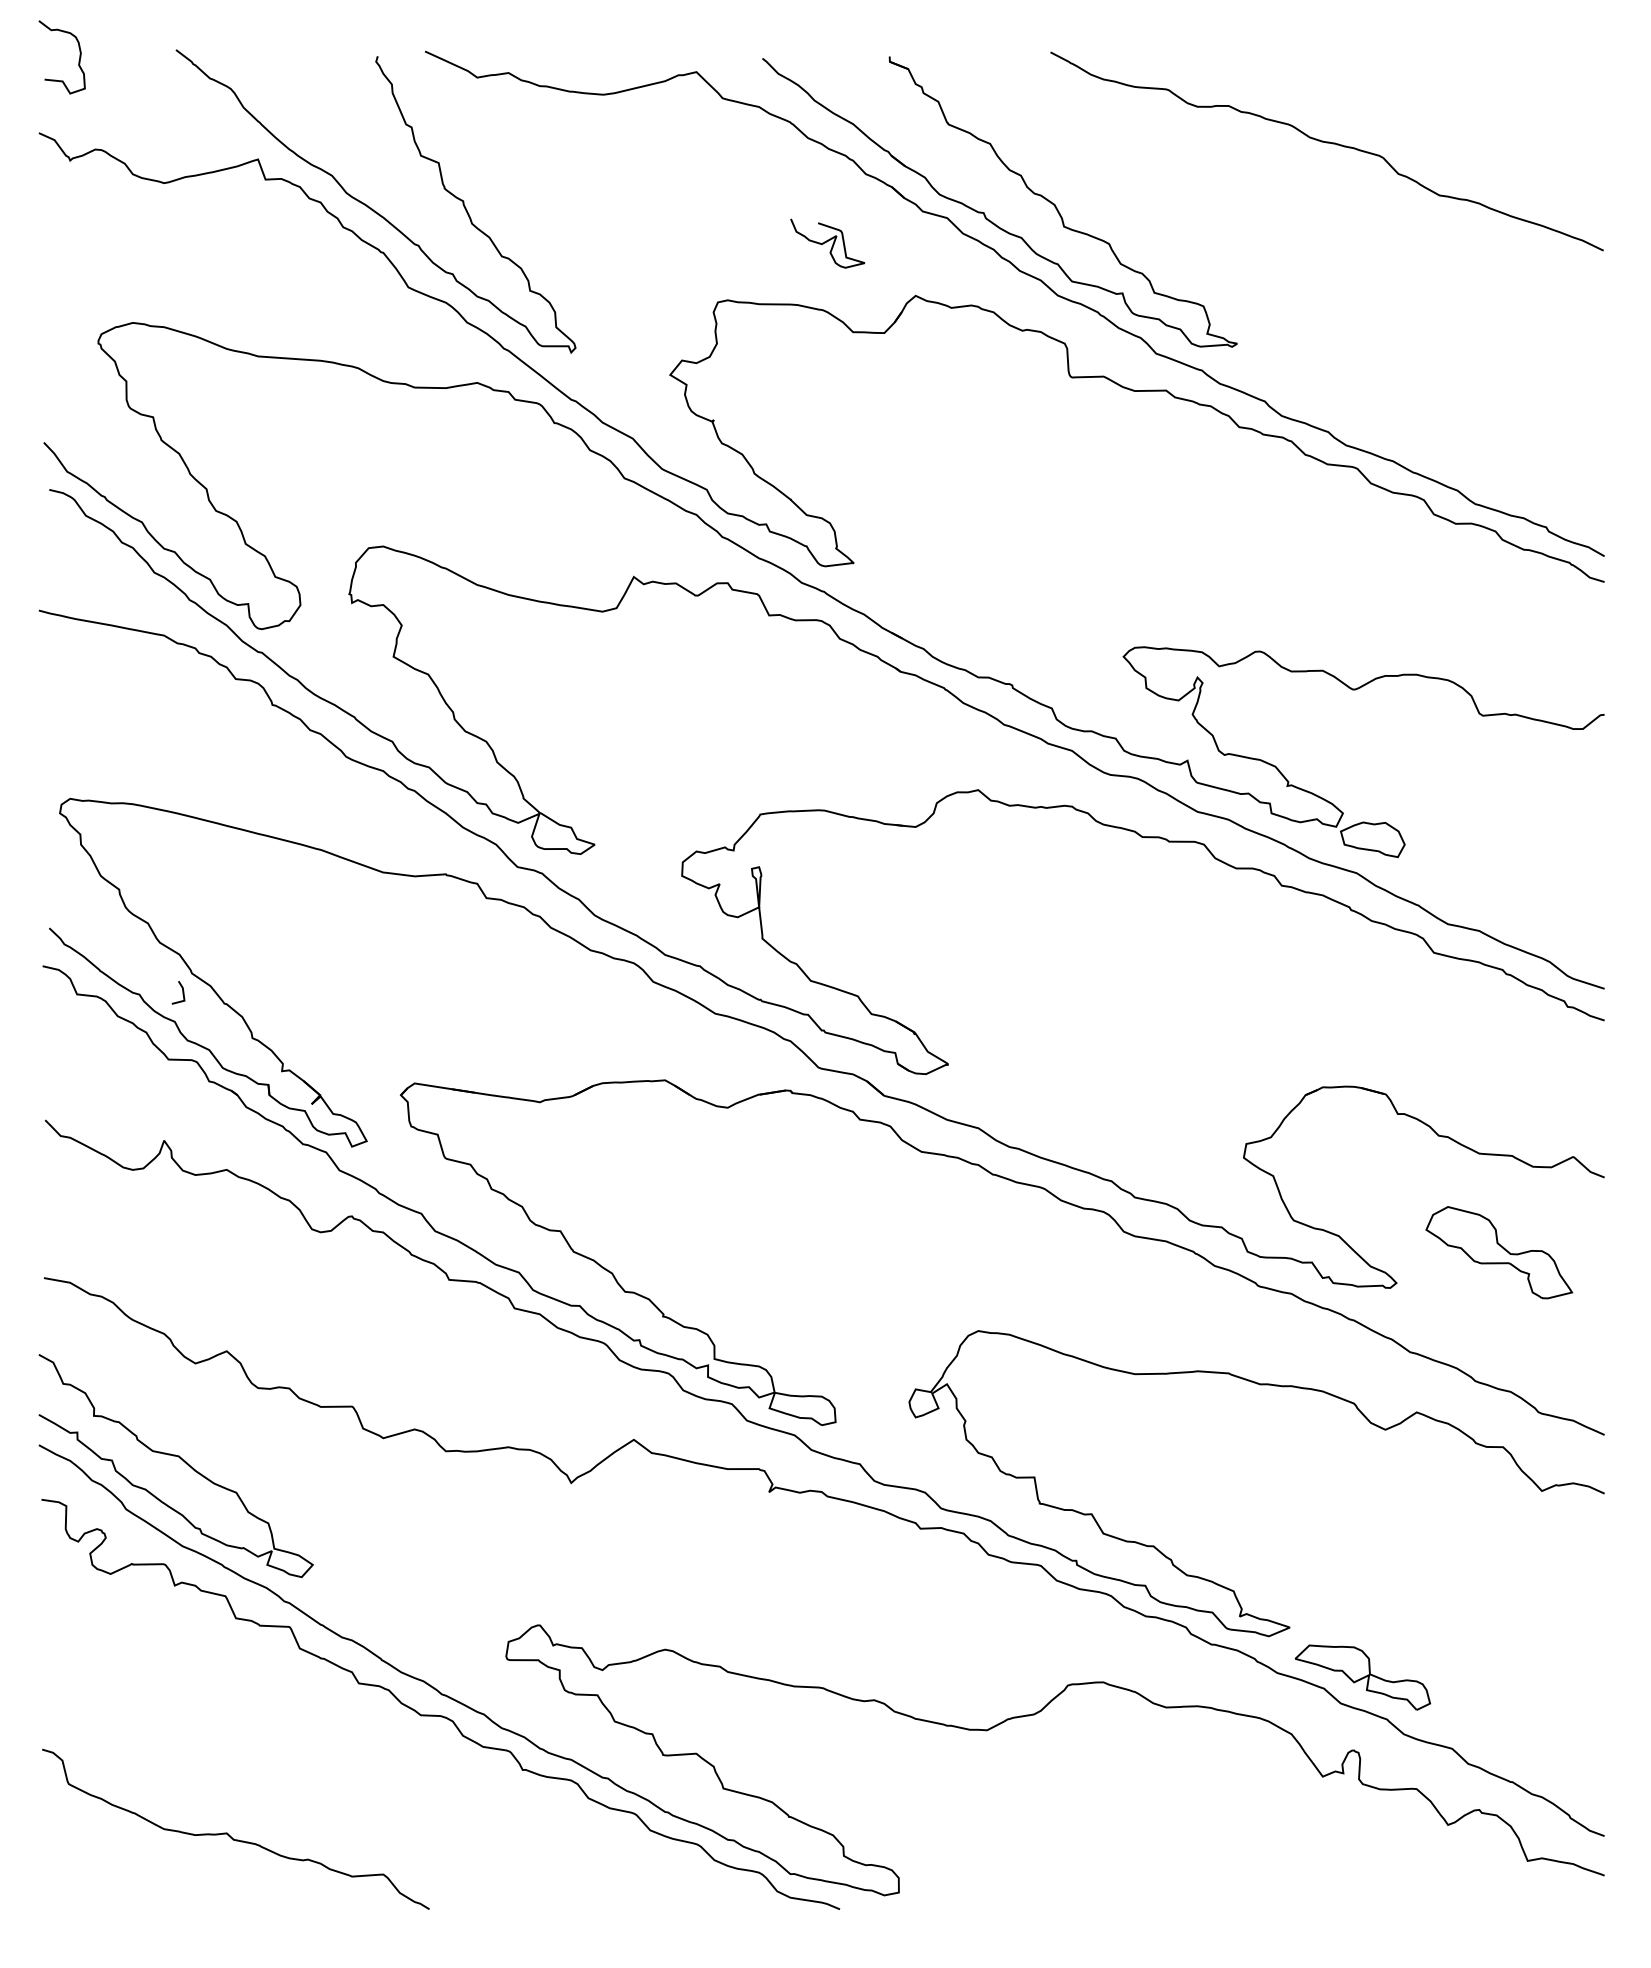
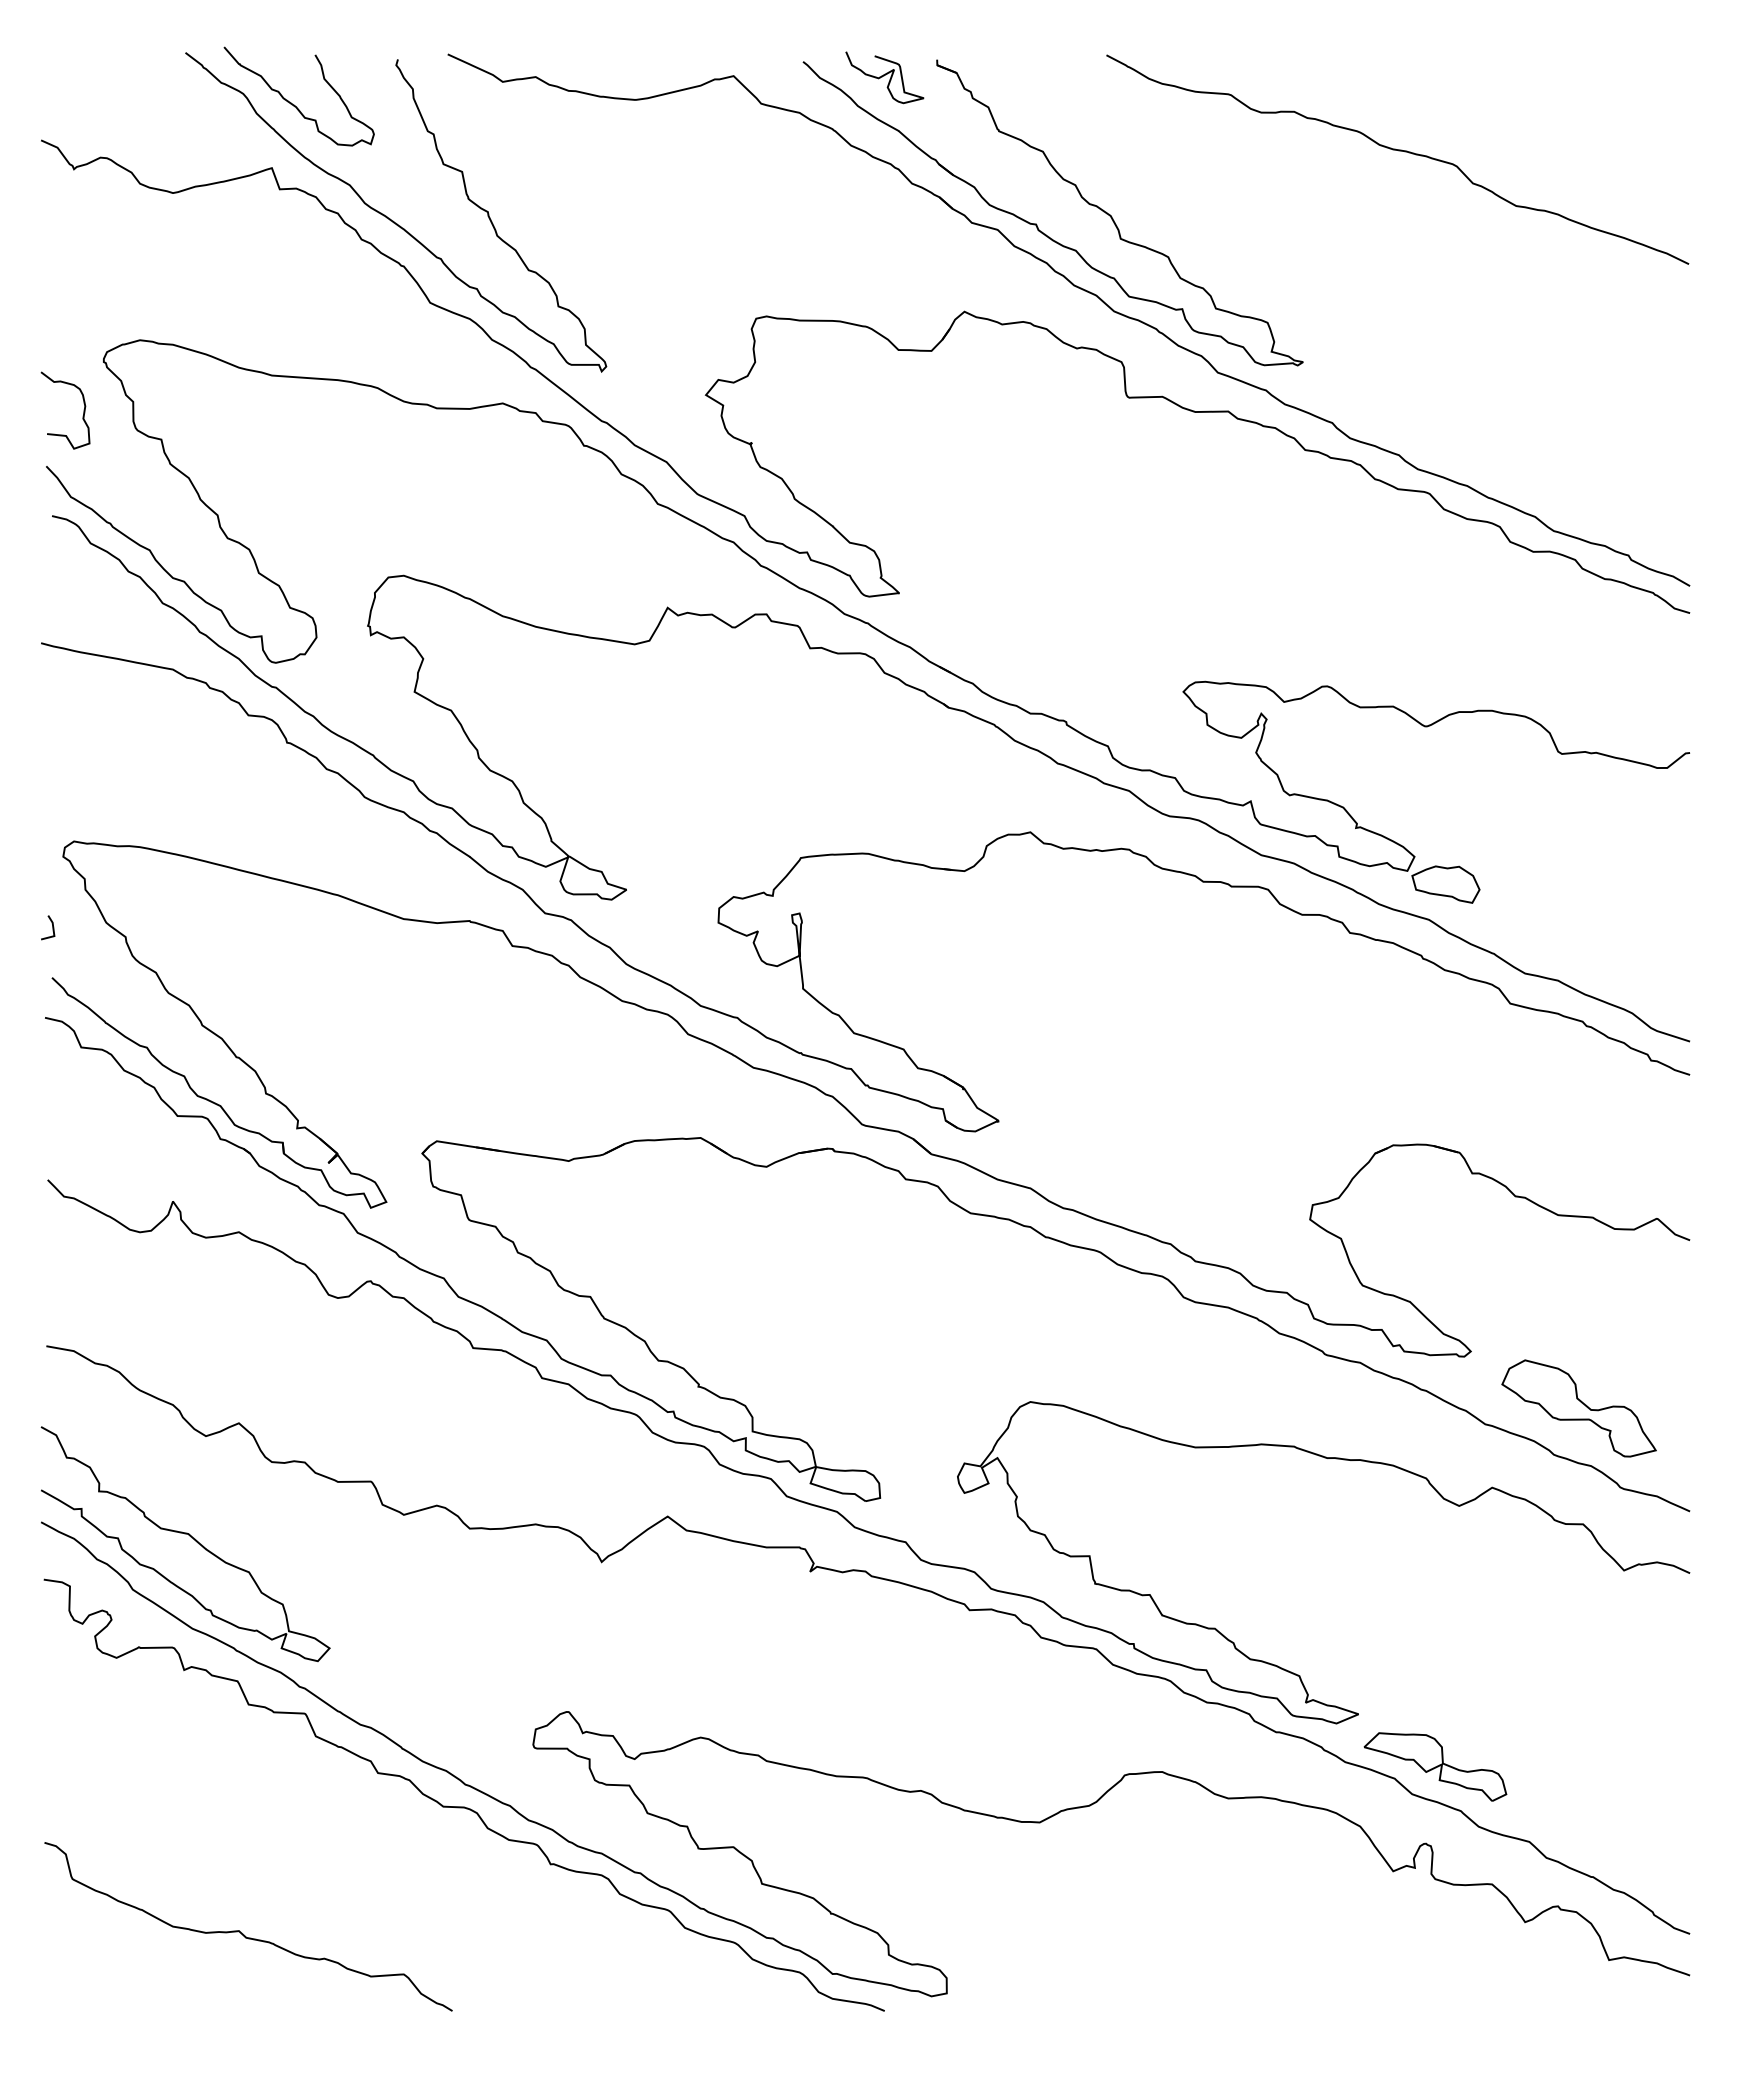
curve: (79, 57) -> (83, 410), moved
curve: (279, 99) -> (294, 104), added
curve: (827, 242) -> (884, 76), moved
line: (182, 992) -> (52, 927), moved
part: (1498, 1252) -> (1578, 1408), moved

